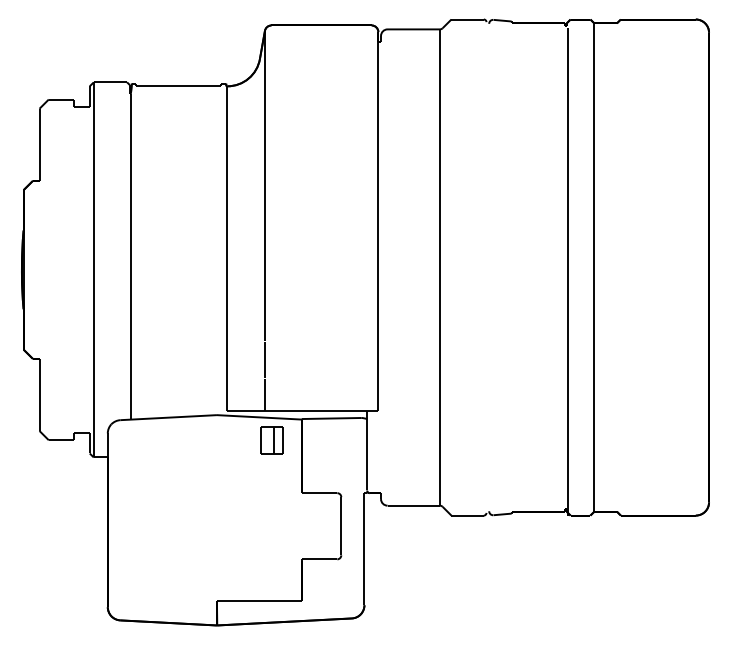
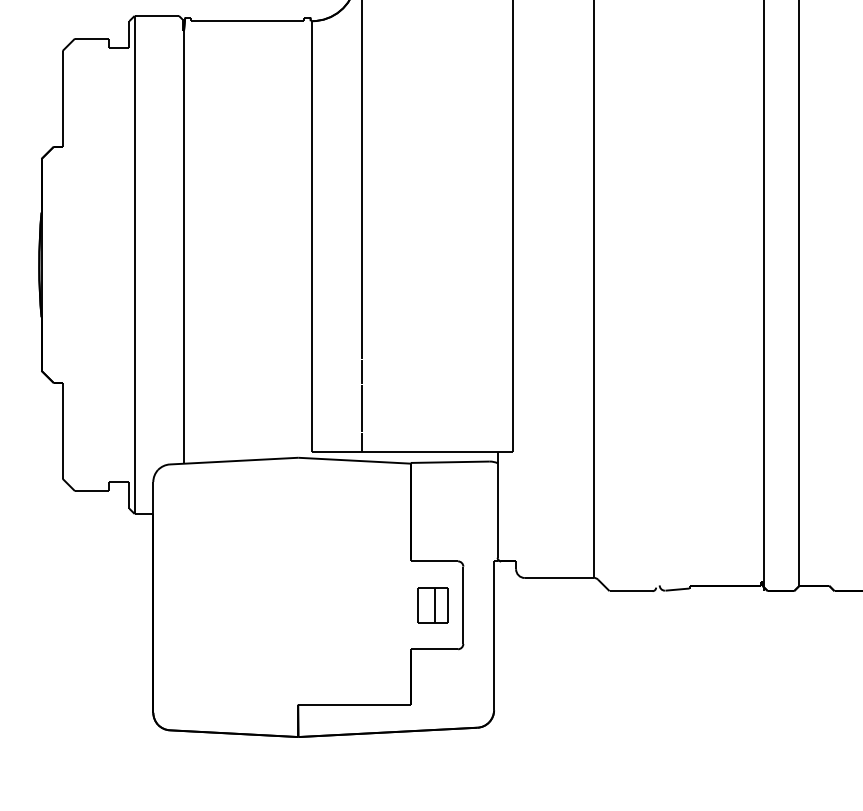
part: (271, 440) -> (431, 605), moved

